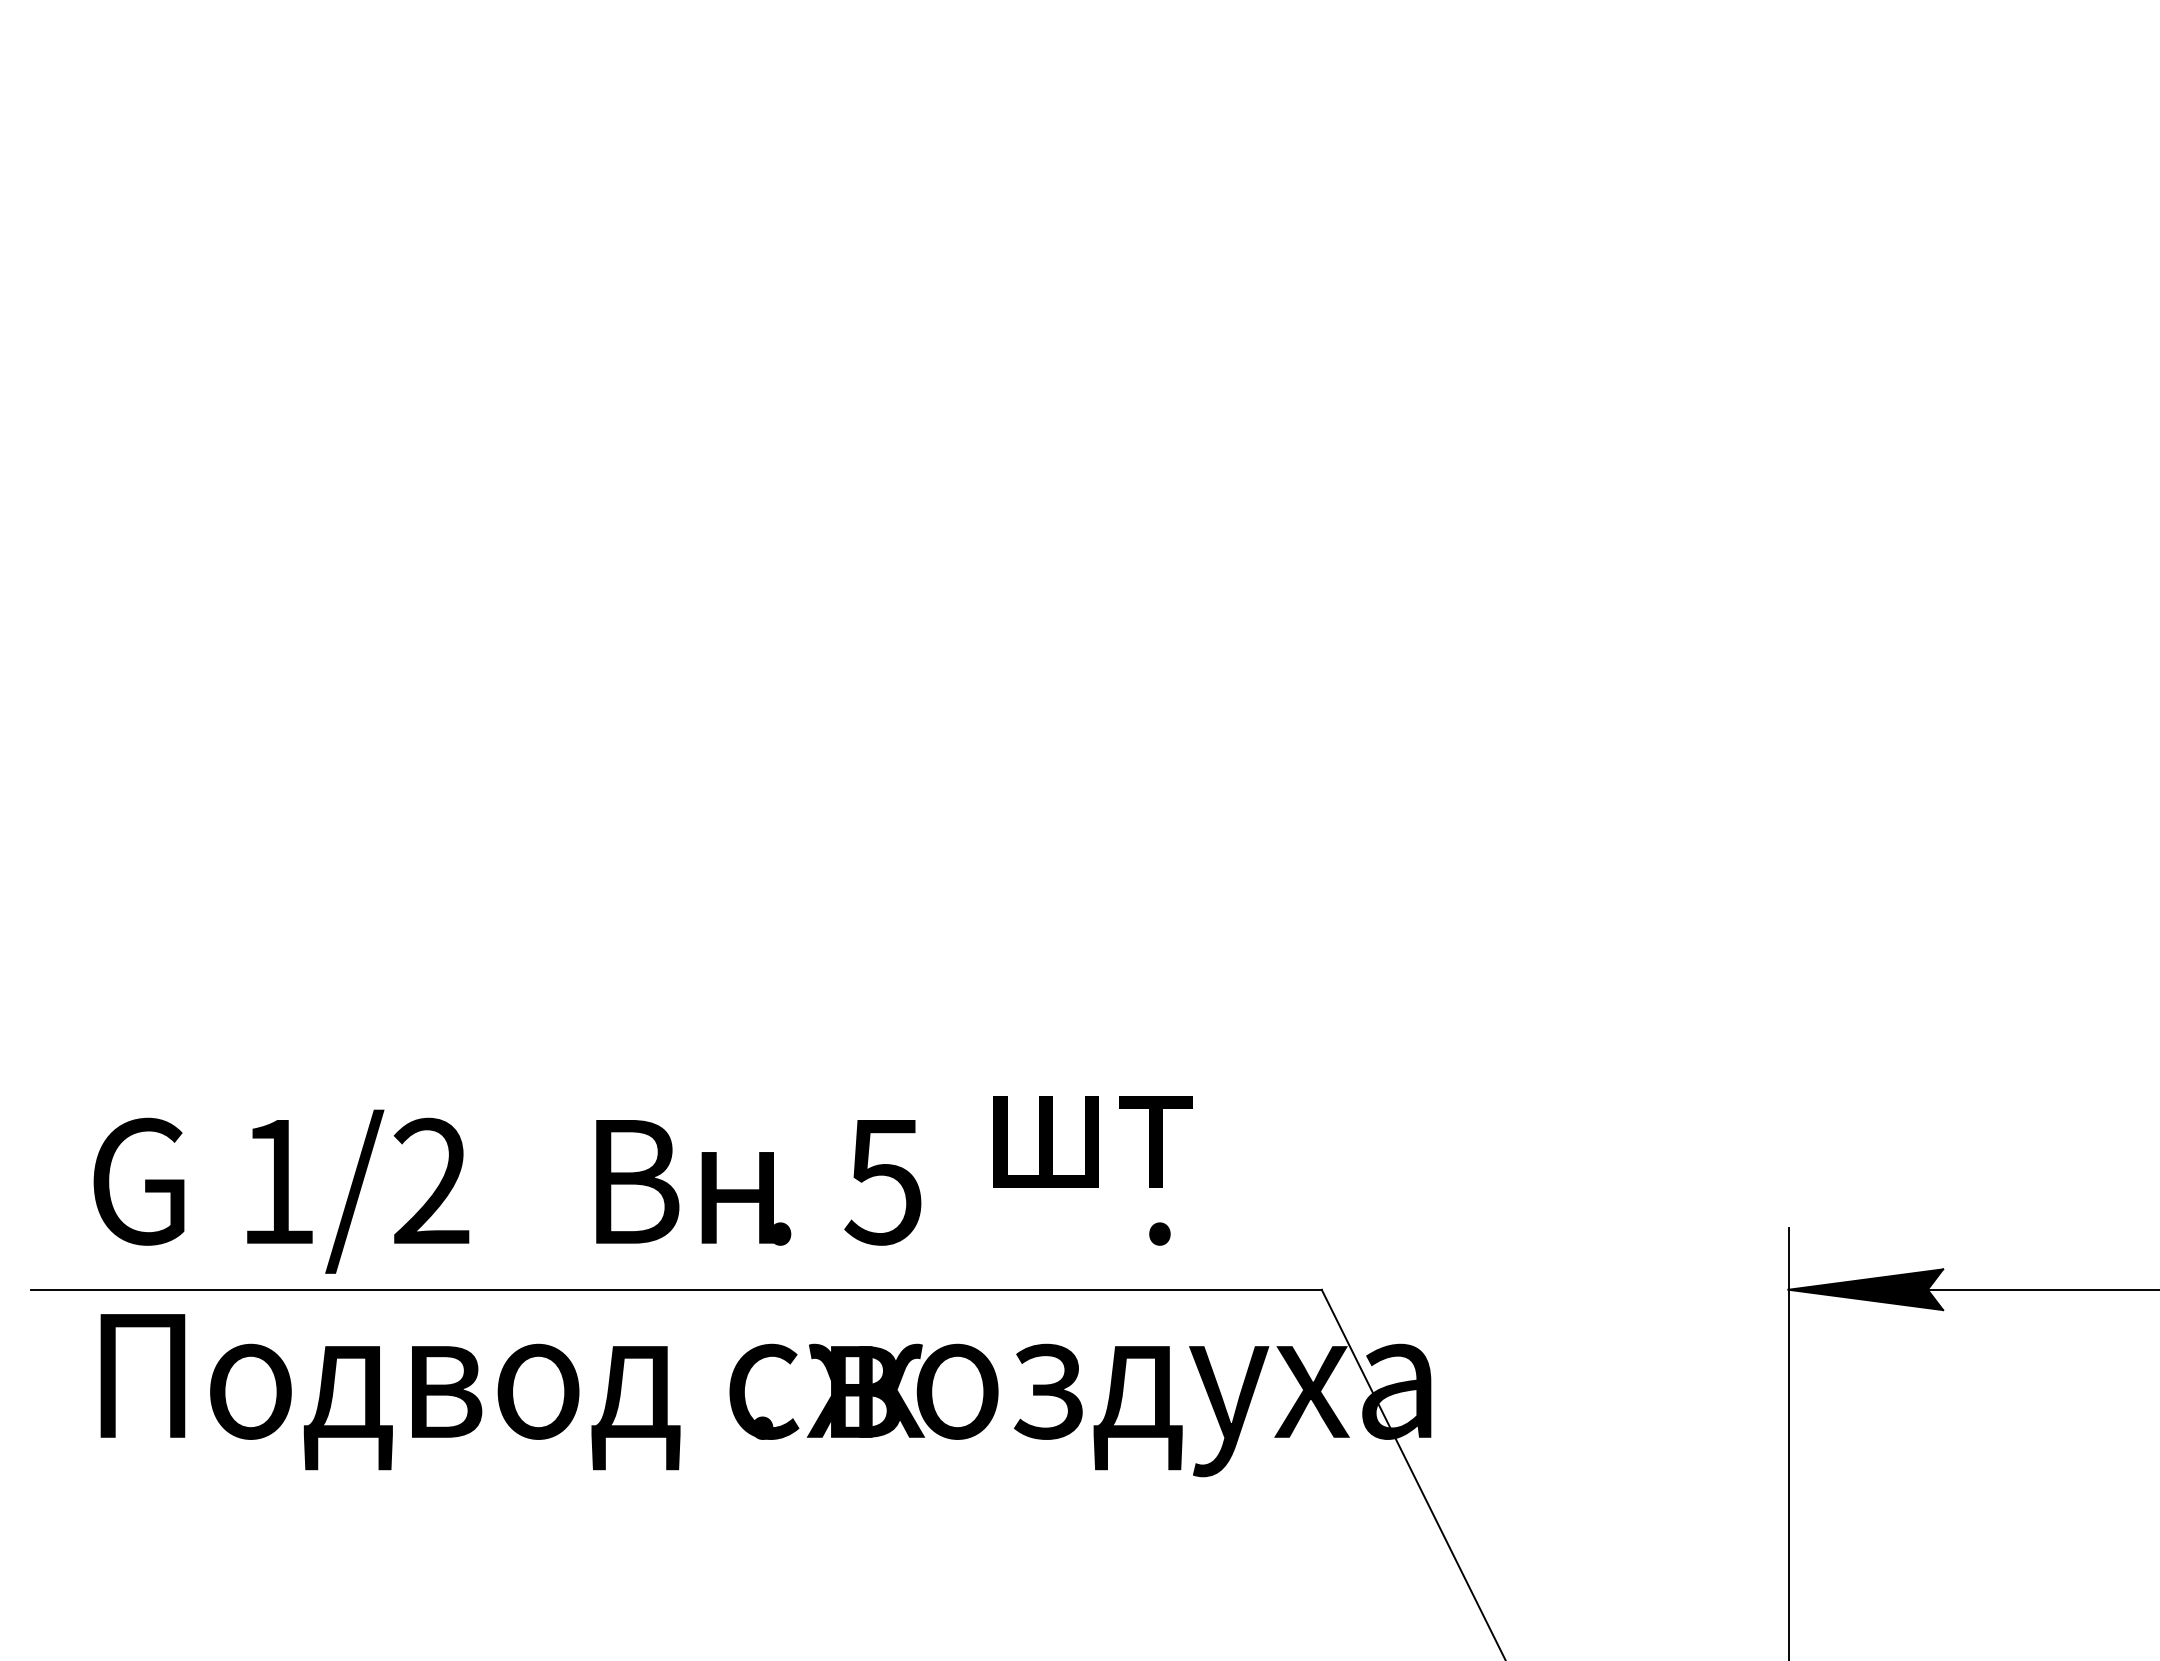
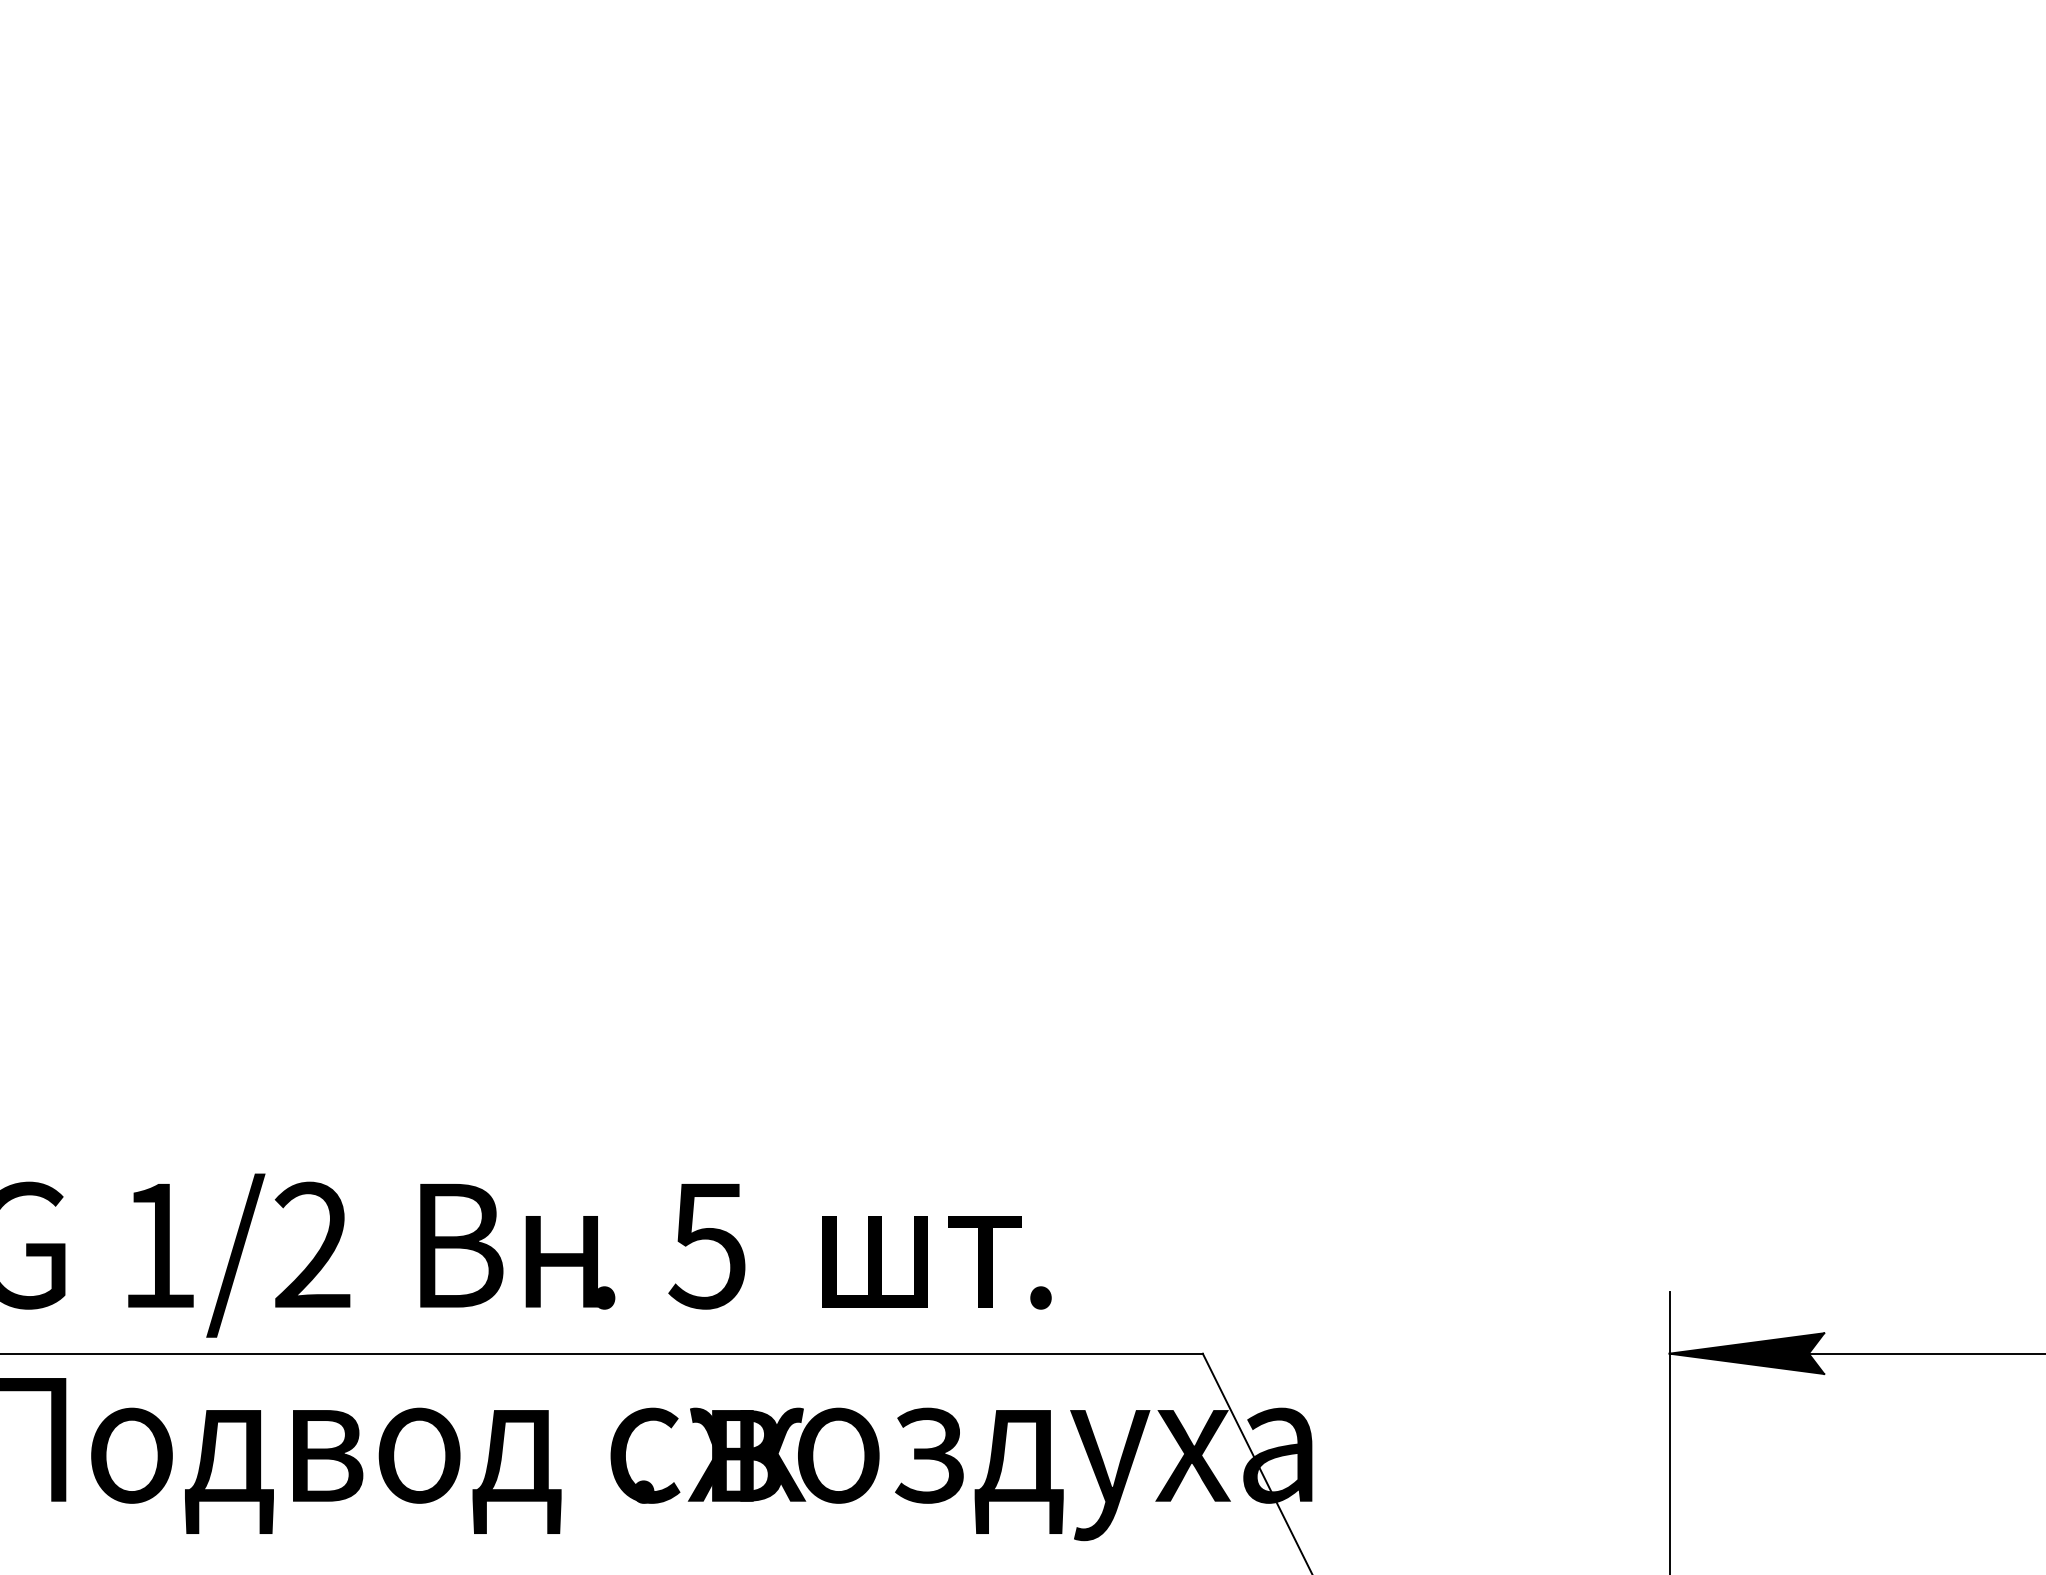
text: (1092, 1141) -> (921, 1261), moved
text: (758, 1182) -> (582, 1246), moved

